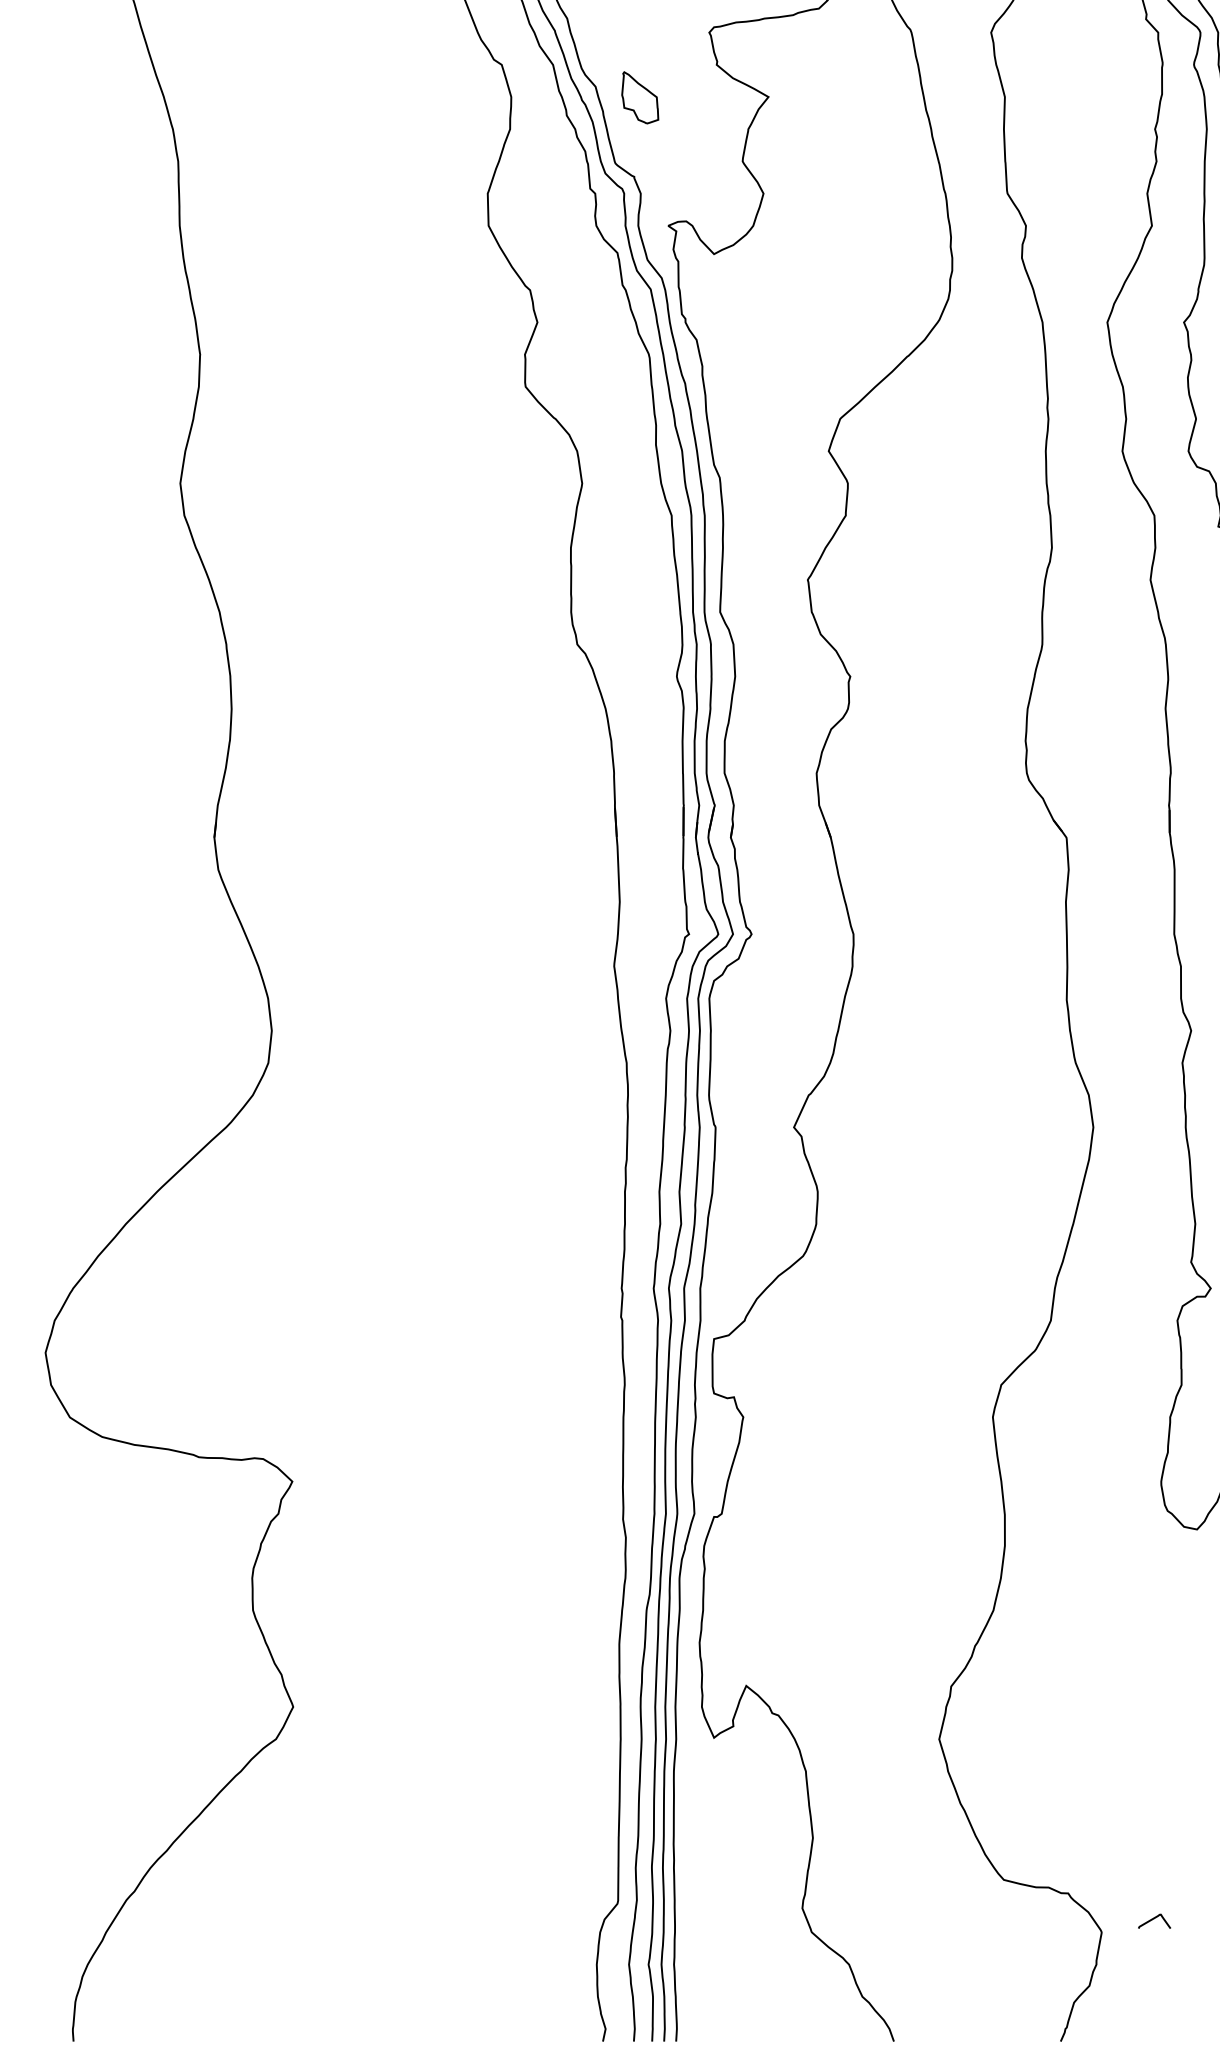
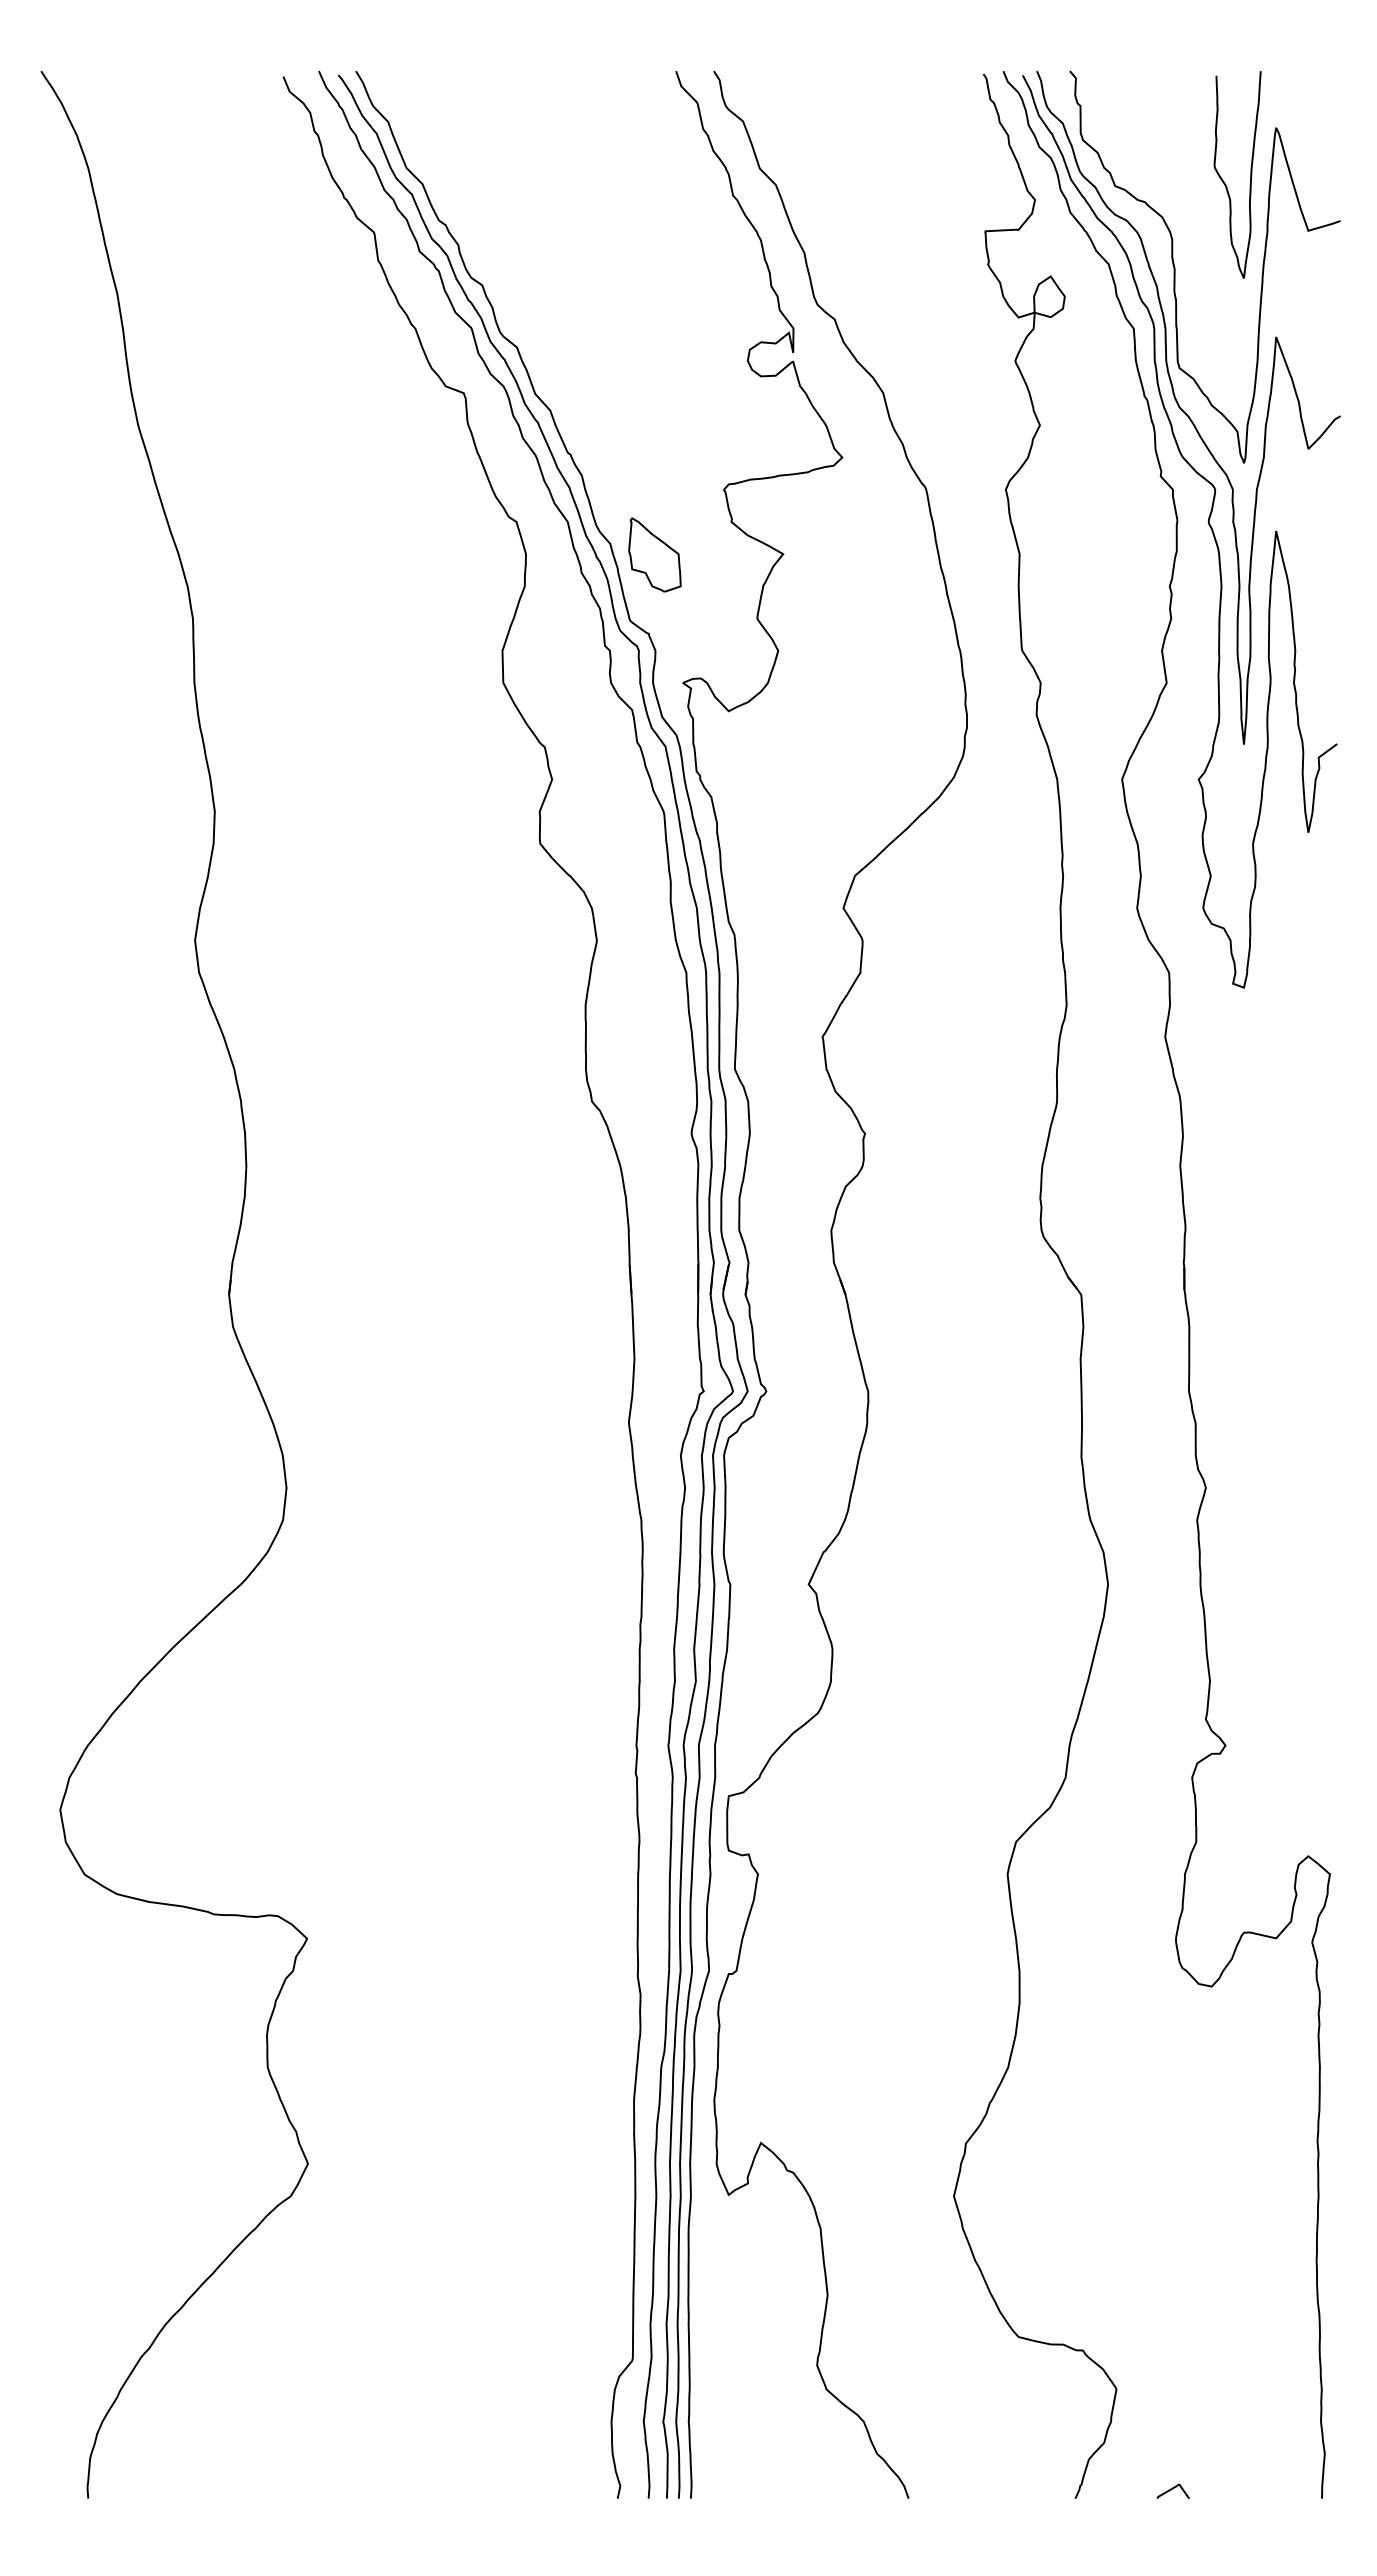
part: (639, 97) -> (654, 554), size x1.43
curve: (1153, 1919) -> (1172, 2489), moved

